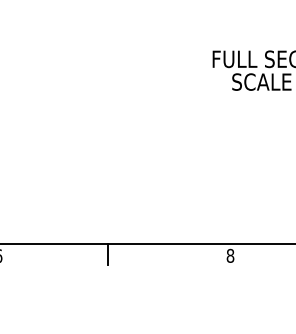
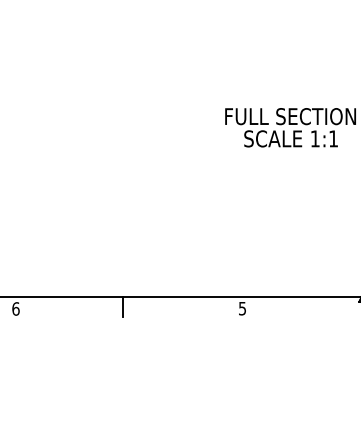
text: (230, 255) -> (242, 308), 8 -> 5

